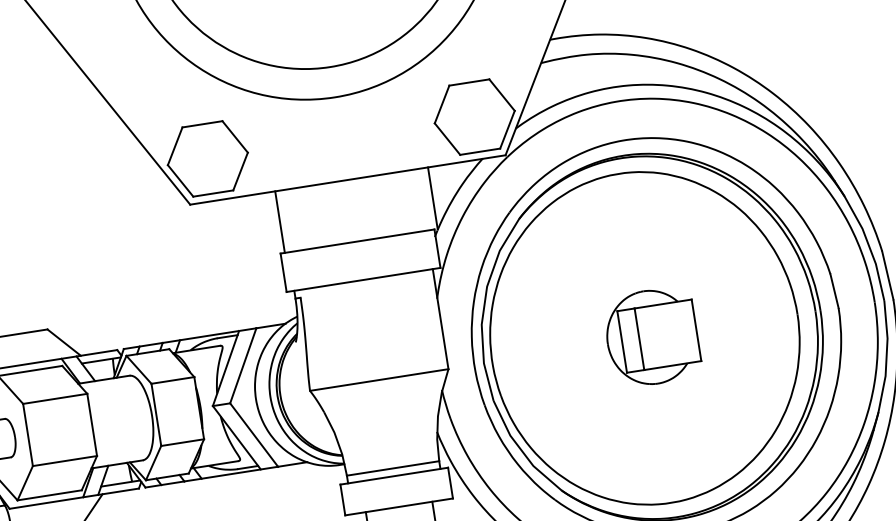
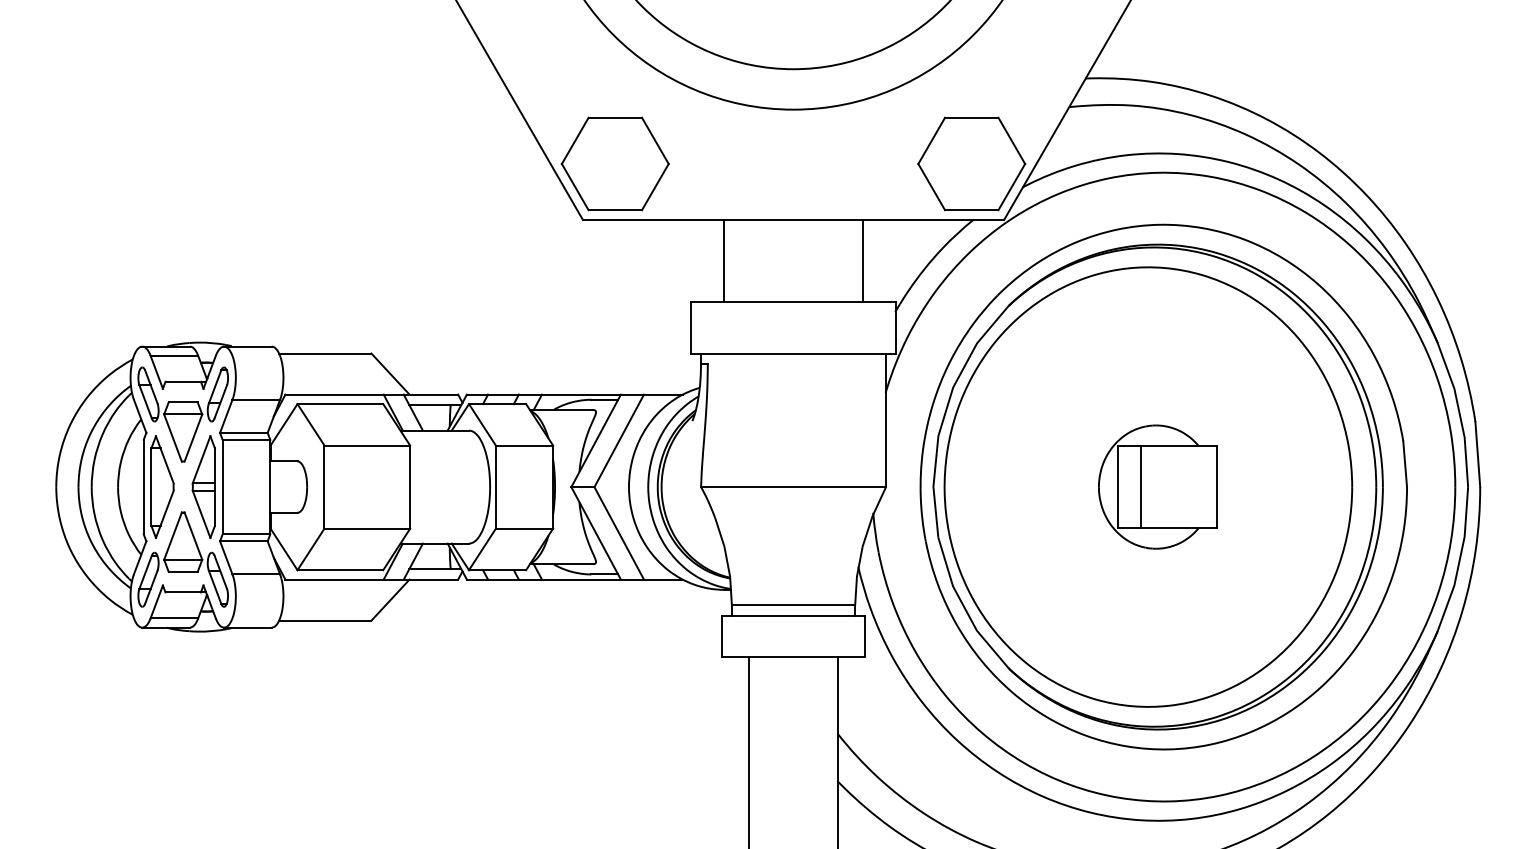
line: (432, 198) -> (862, 261), moved
line: (280, 222) -> (724, 261), moved

